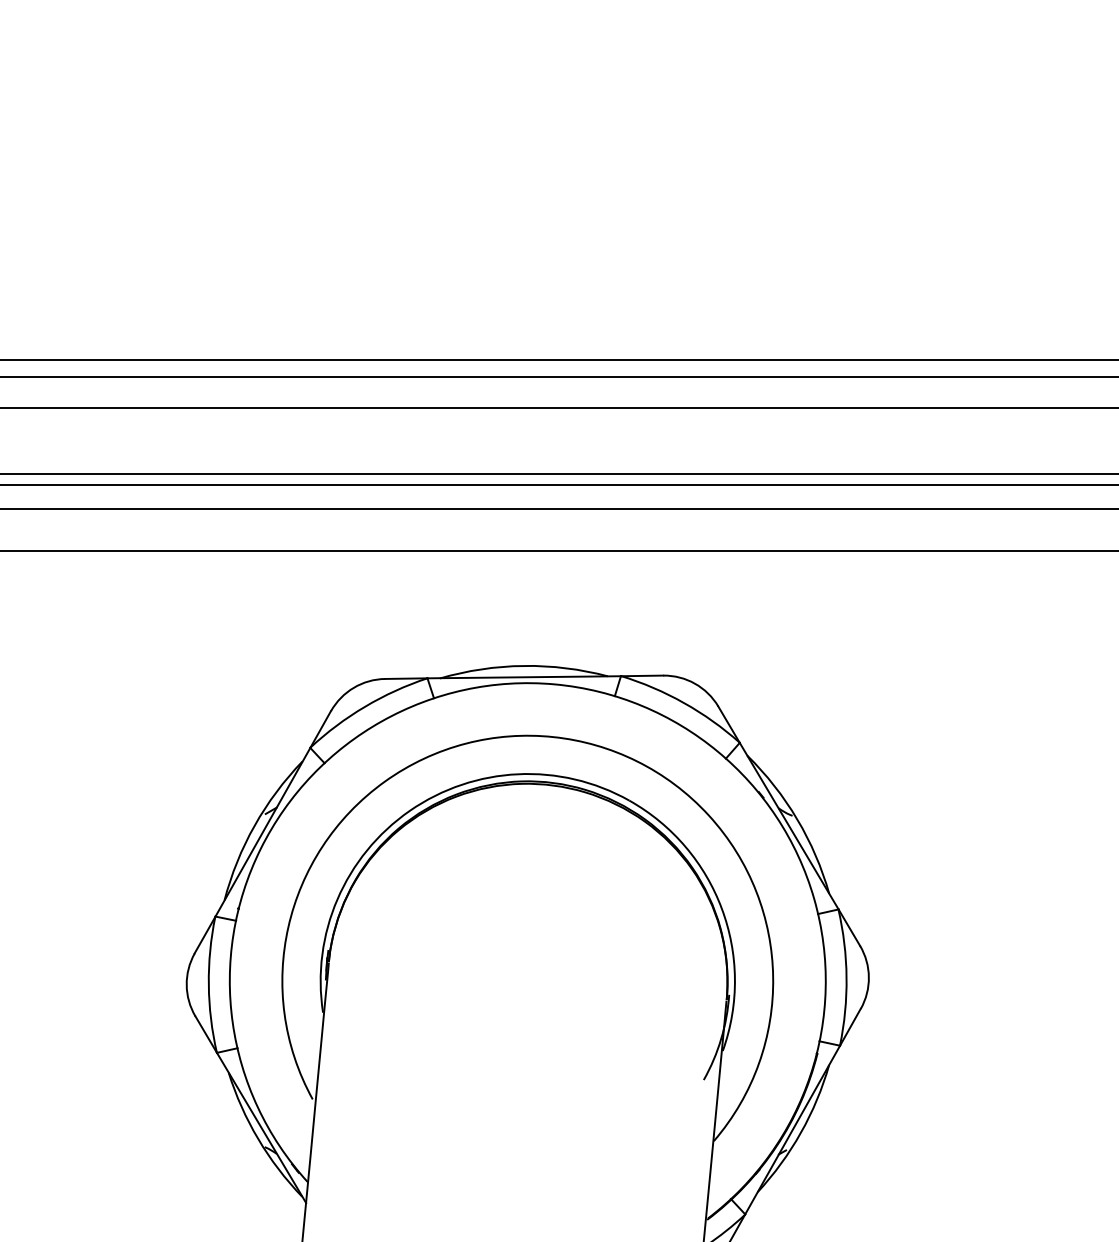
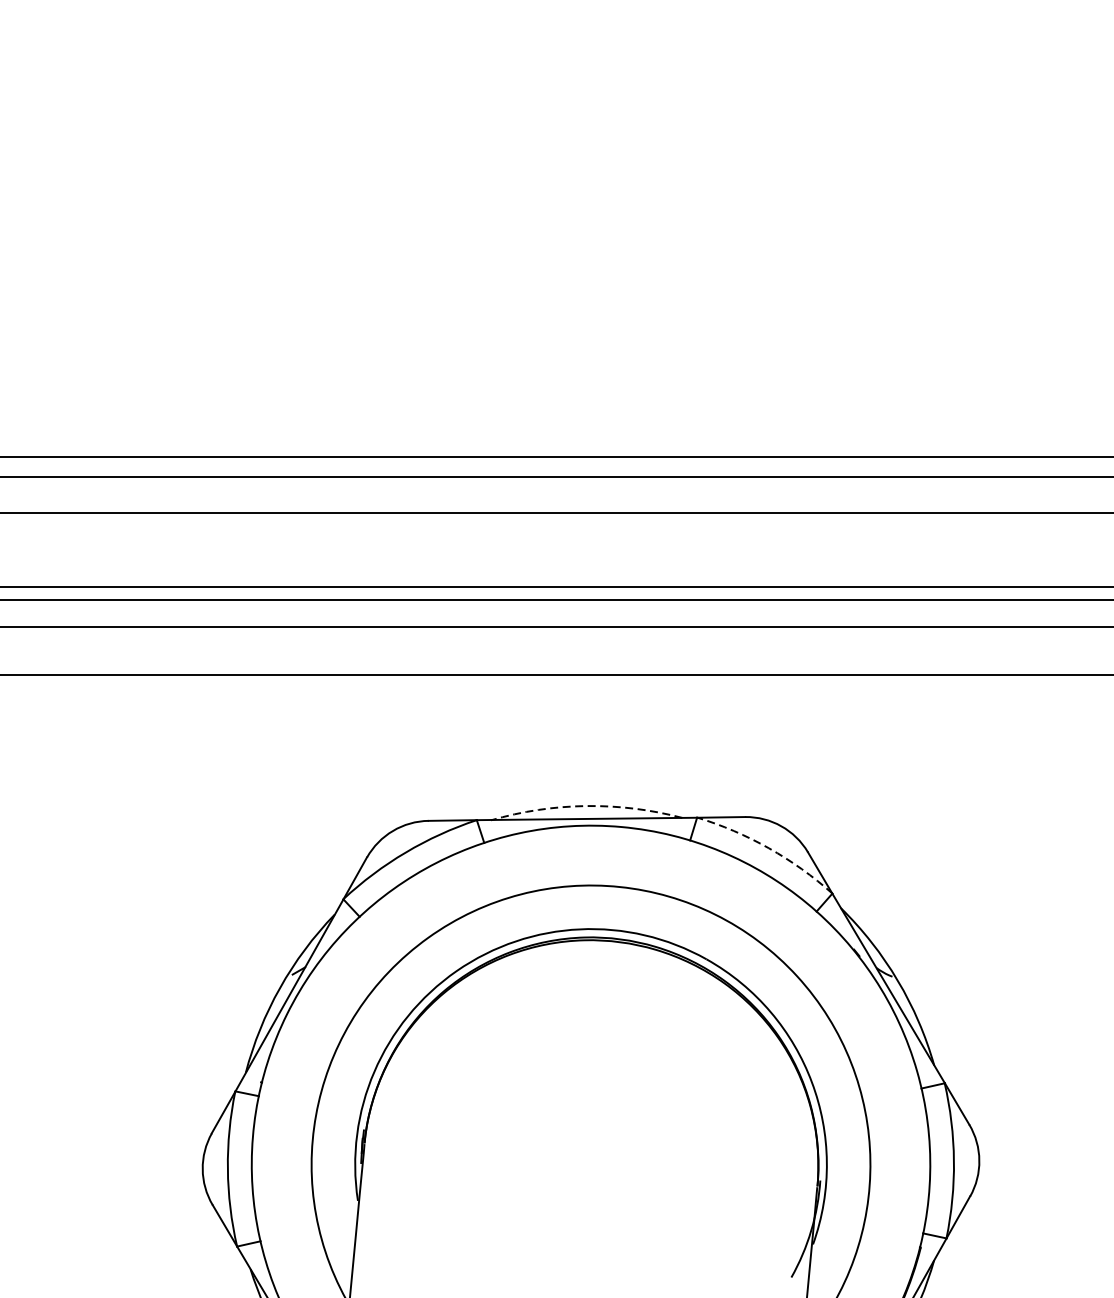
arc: (523, 665) -> (586, 805), solid -> dashed
arc: (684, 703) -> (769, 848), solid -> dashed

